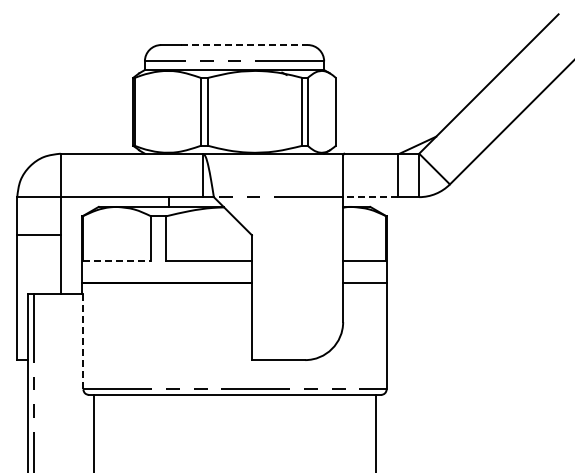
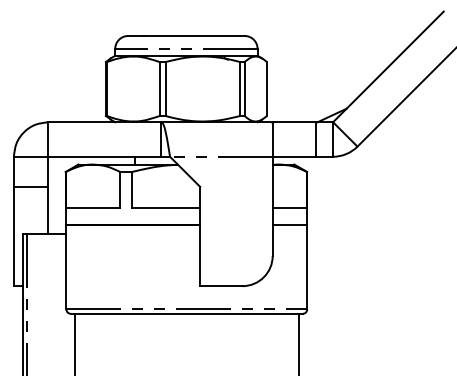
line: (244, 45) -> (194, 36), dashed -> solid
line: (369, 197) -> (293, 157), dashed -> solid
line: (117, 261) -> (93, 207), dashed -> solid
line: (83, 341) -> (66, 271), dashed -> solid

